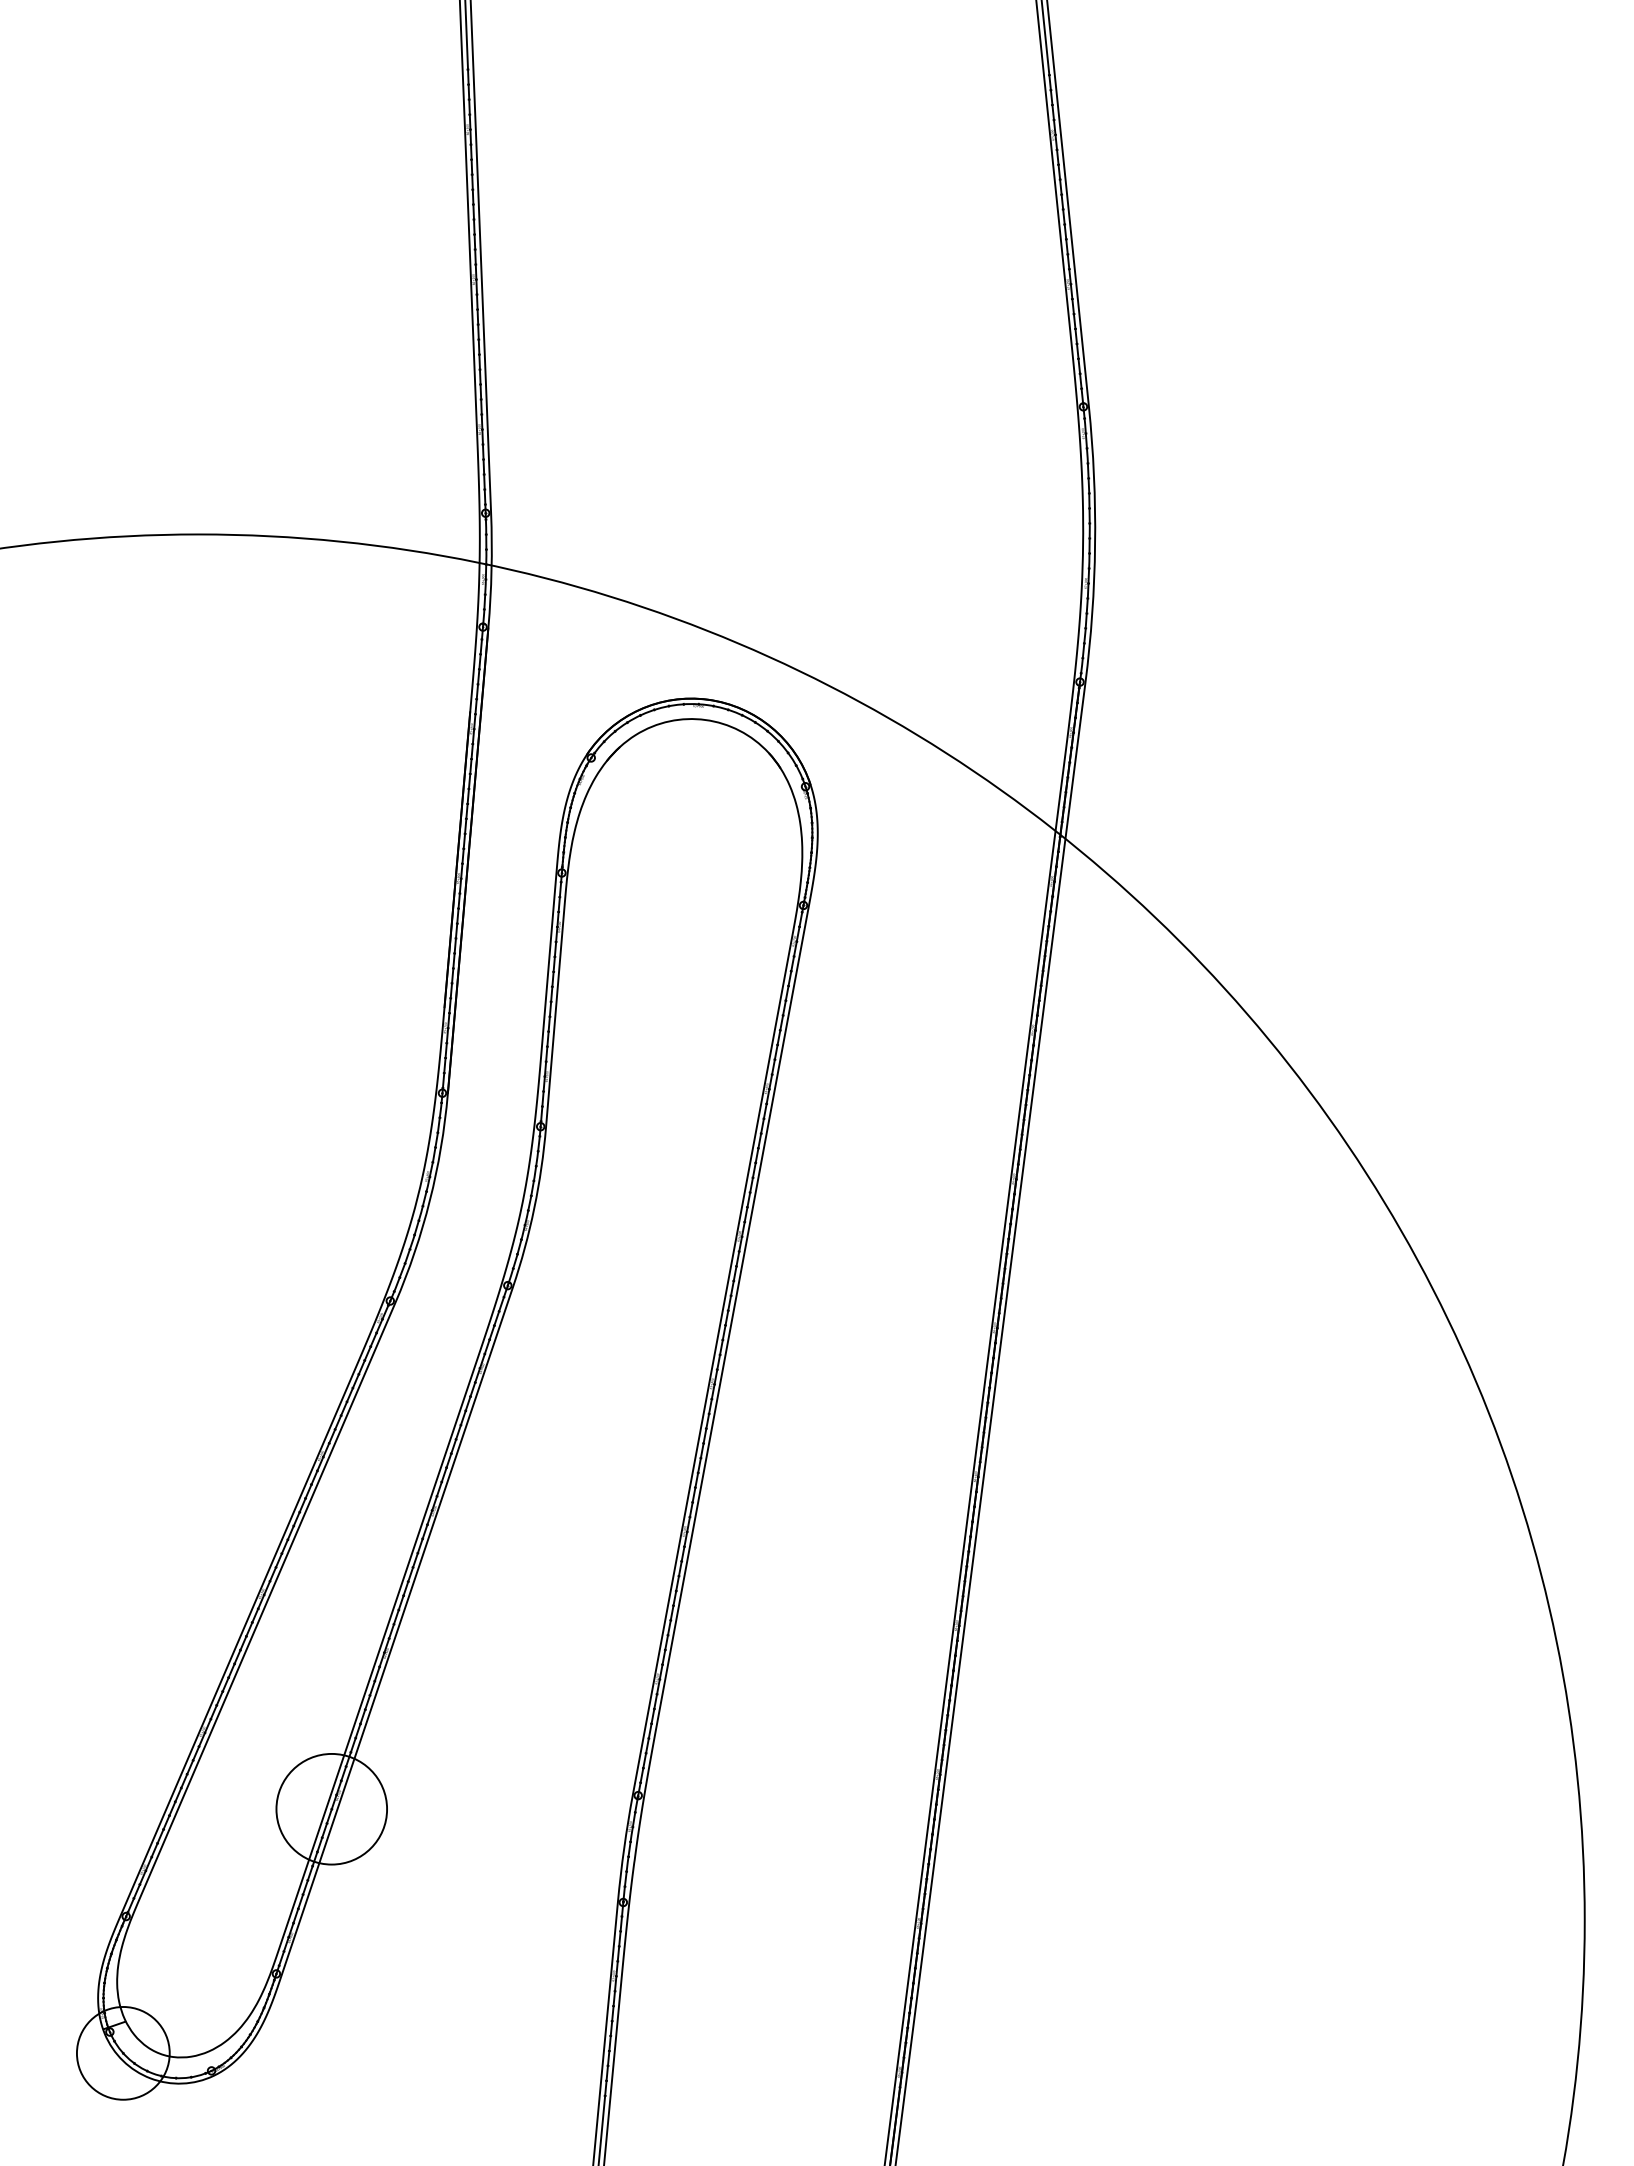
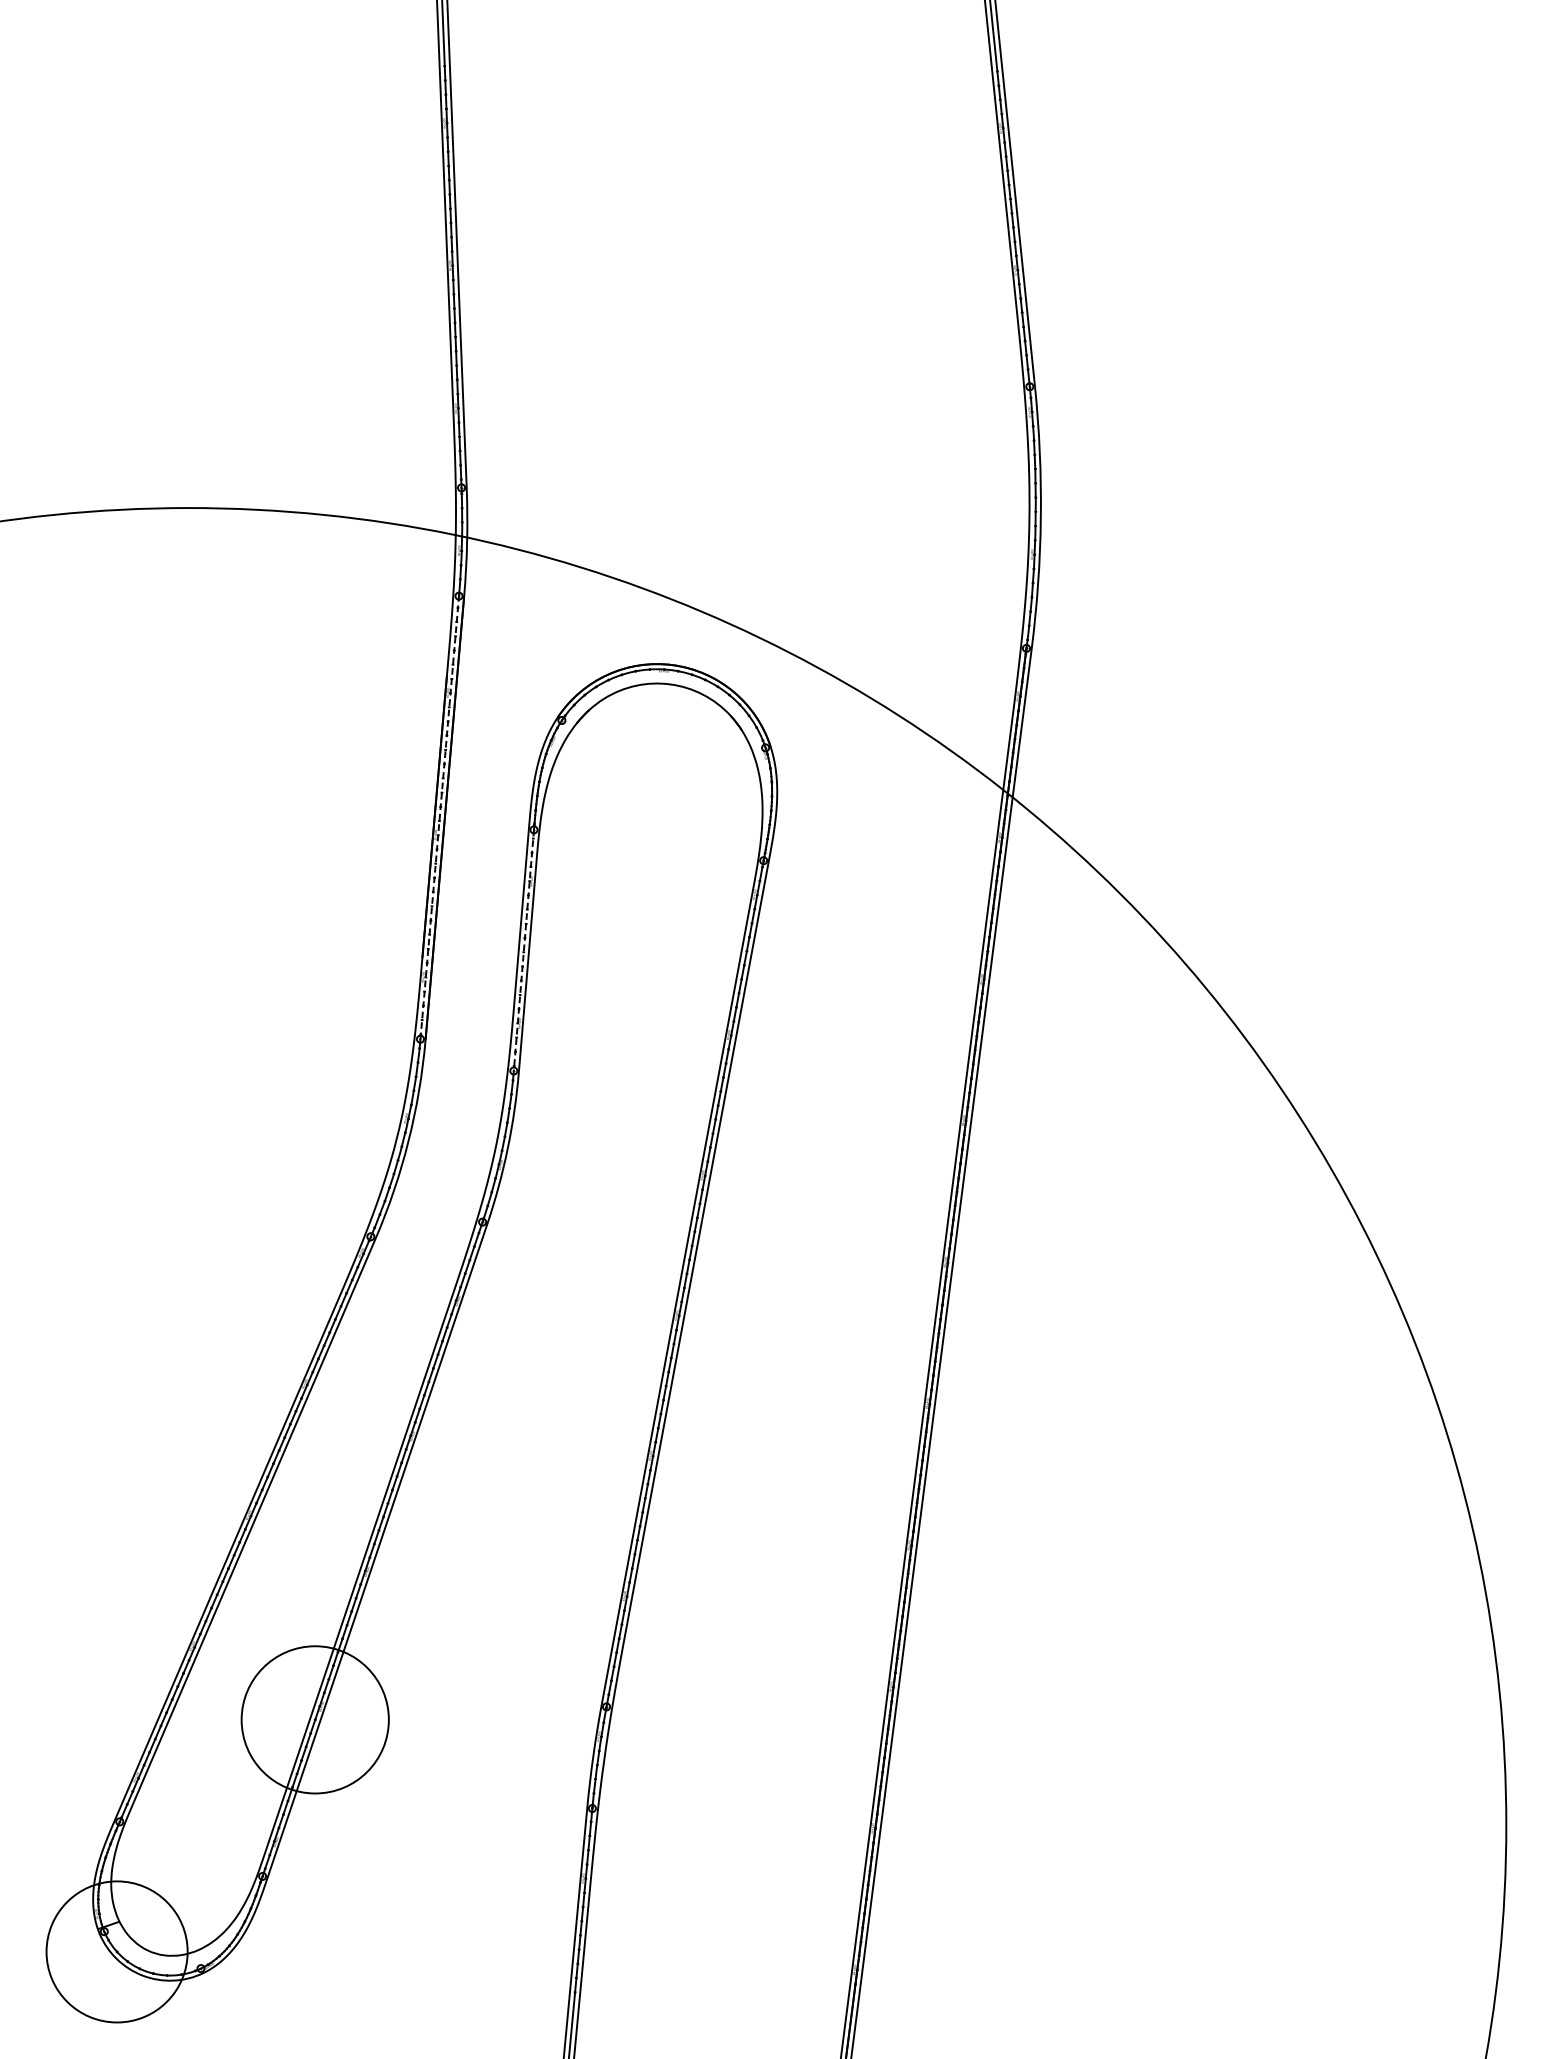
line: (462, 860) -> (439, 817), solid -> dashed
line: (551, 1000) -> (524, 951), solid -> dashed
circle: (331, 1808) -> (314, 1719), size x1.4
circle: (122, 2052) -> (116, 1951), size x1.6

